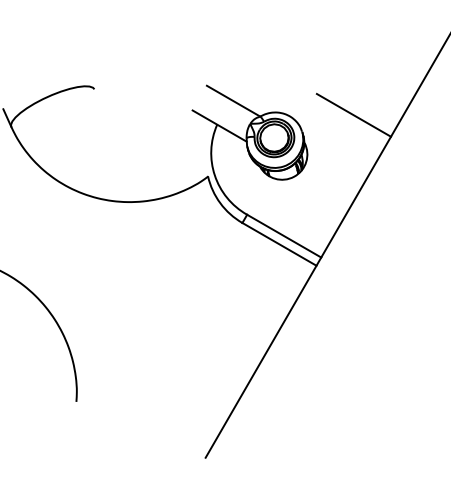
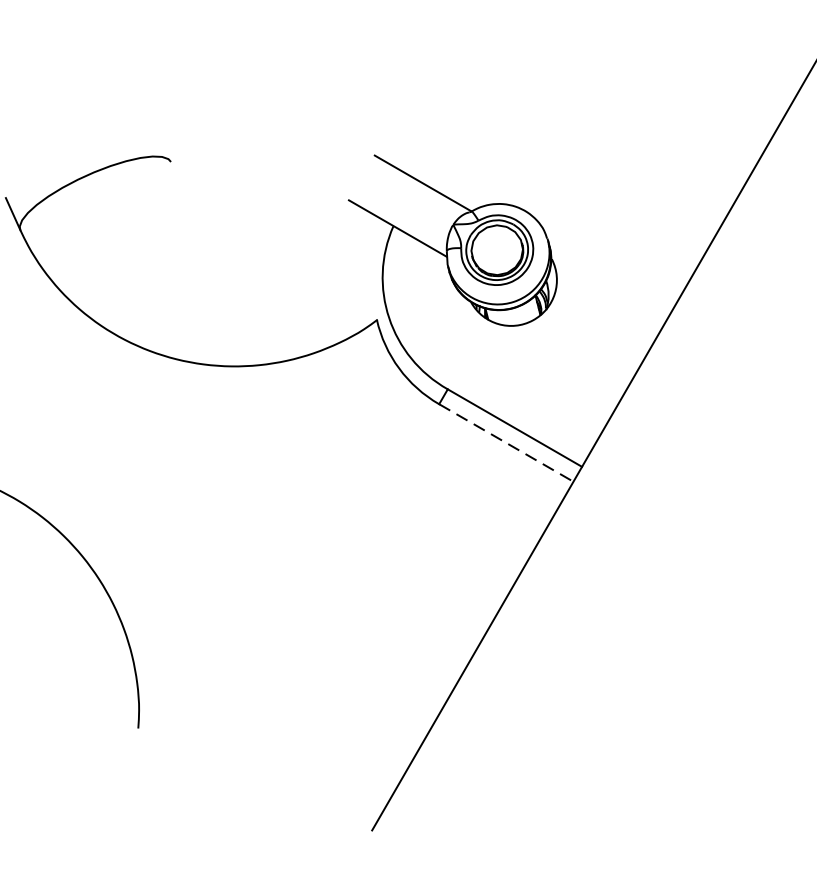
line: (353, 114) -> (640, 207), removed
line: (279, 244) -> (506, 443), solid -> dashed

